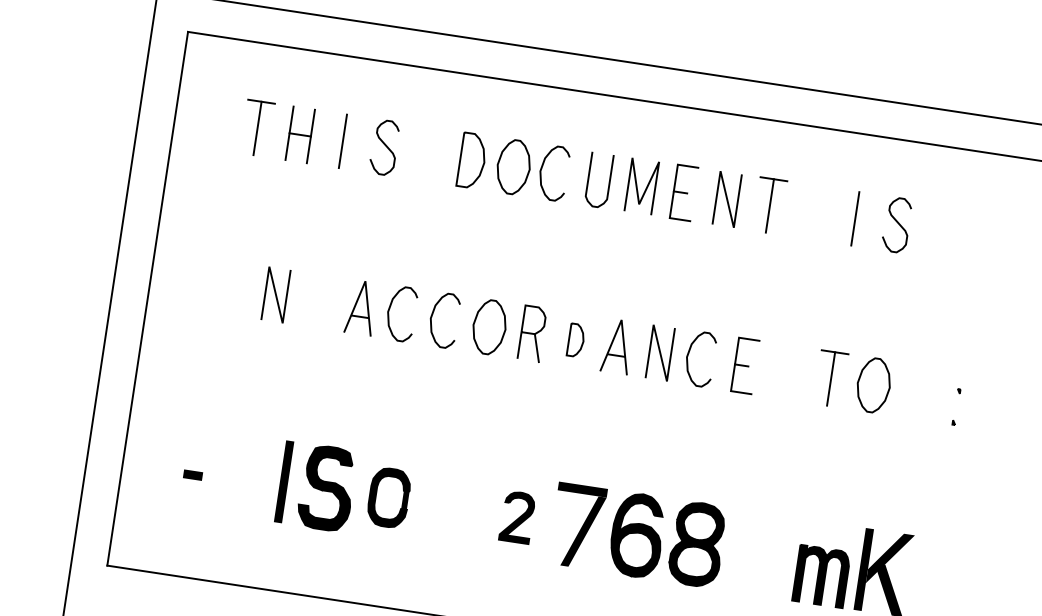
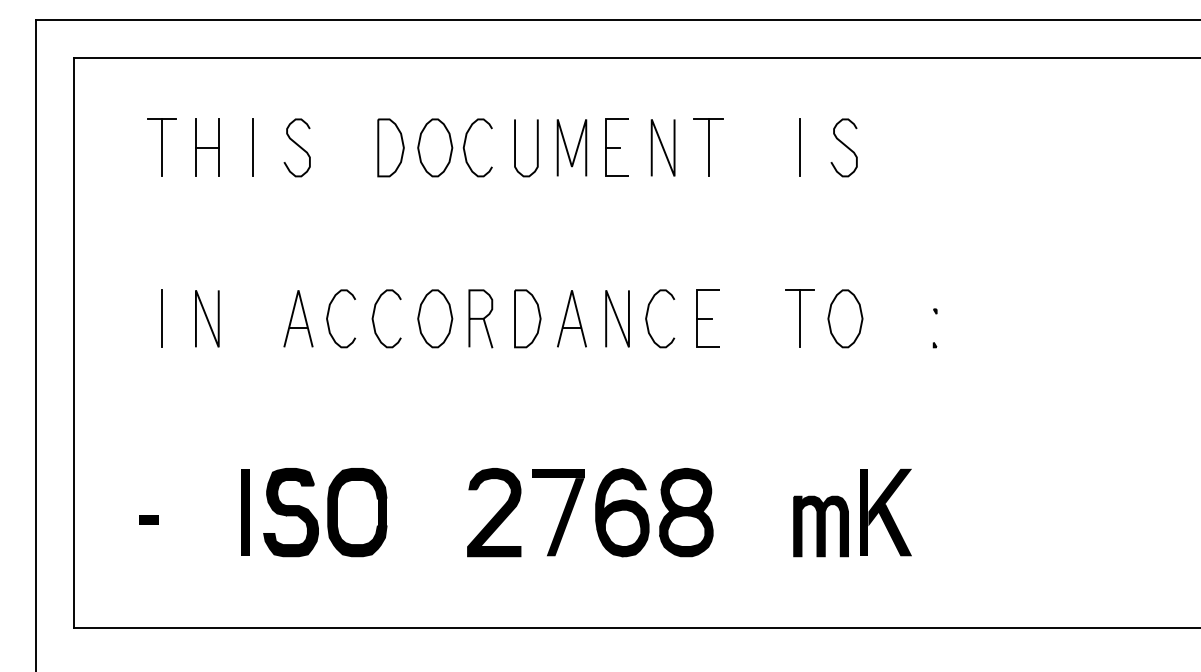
line: (233, 288) -> (161, 318), added
part: (575, 340) -> (527, 318), size x1.67
part: (389, 497) -> (357, 512), size x1.43
part: (517, 517) -> (494, 512), size x1.67

